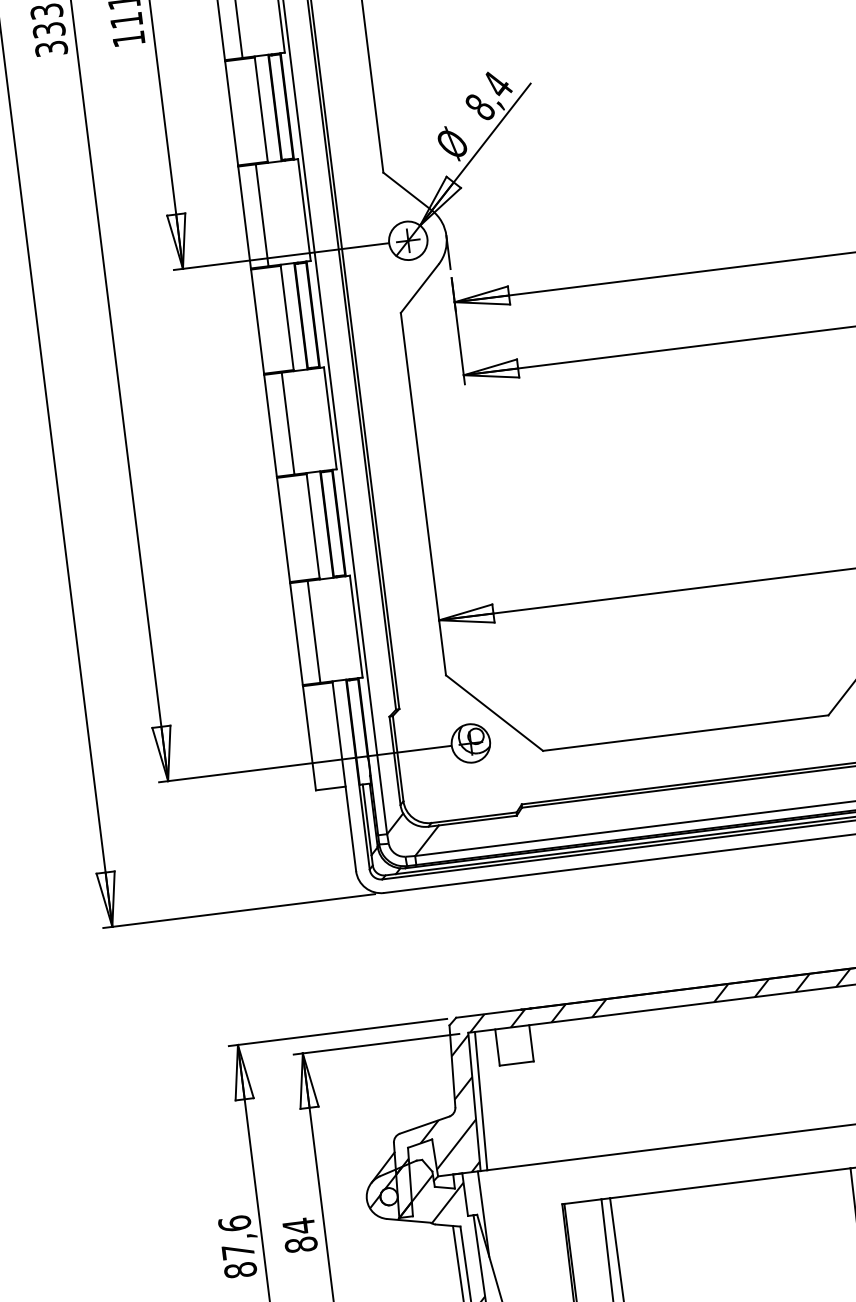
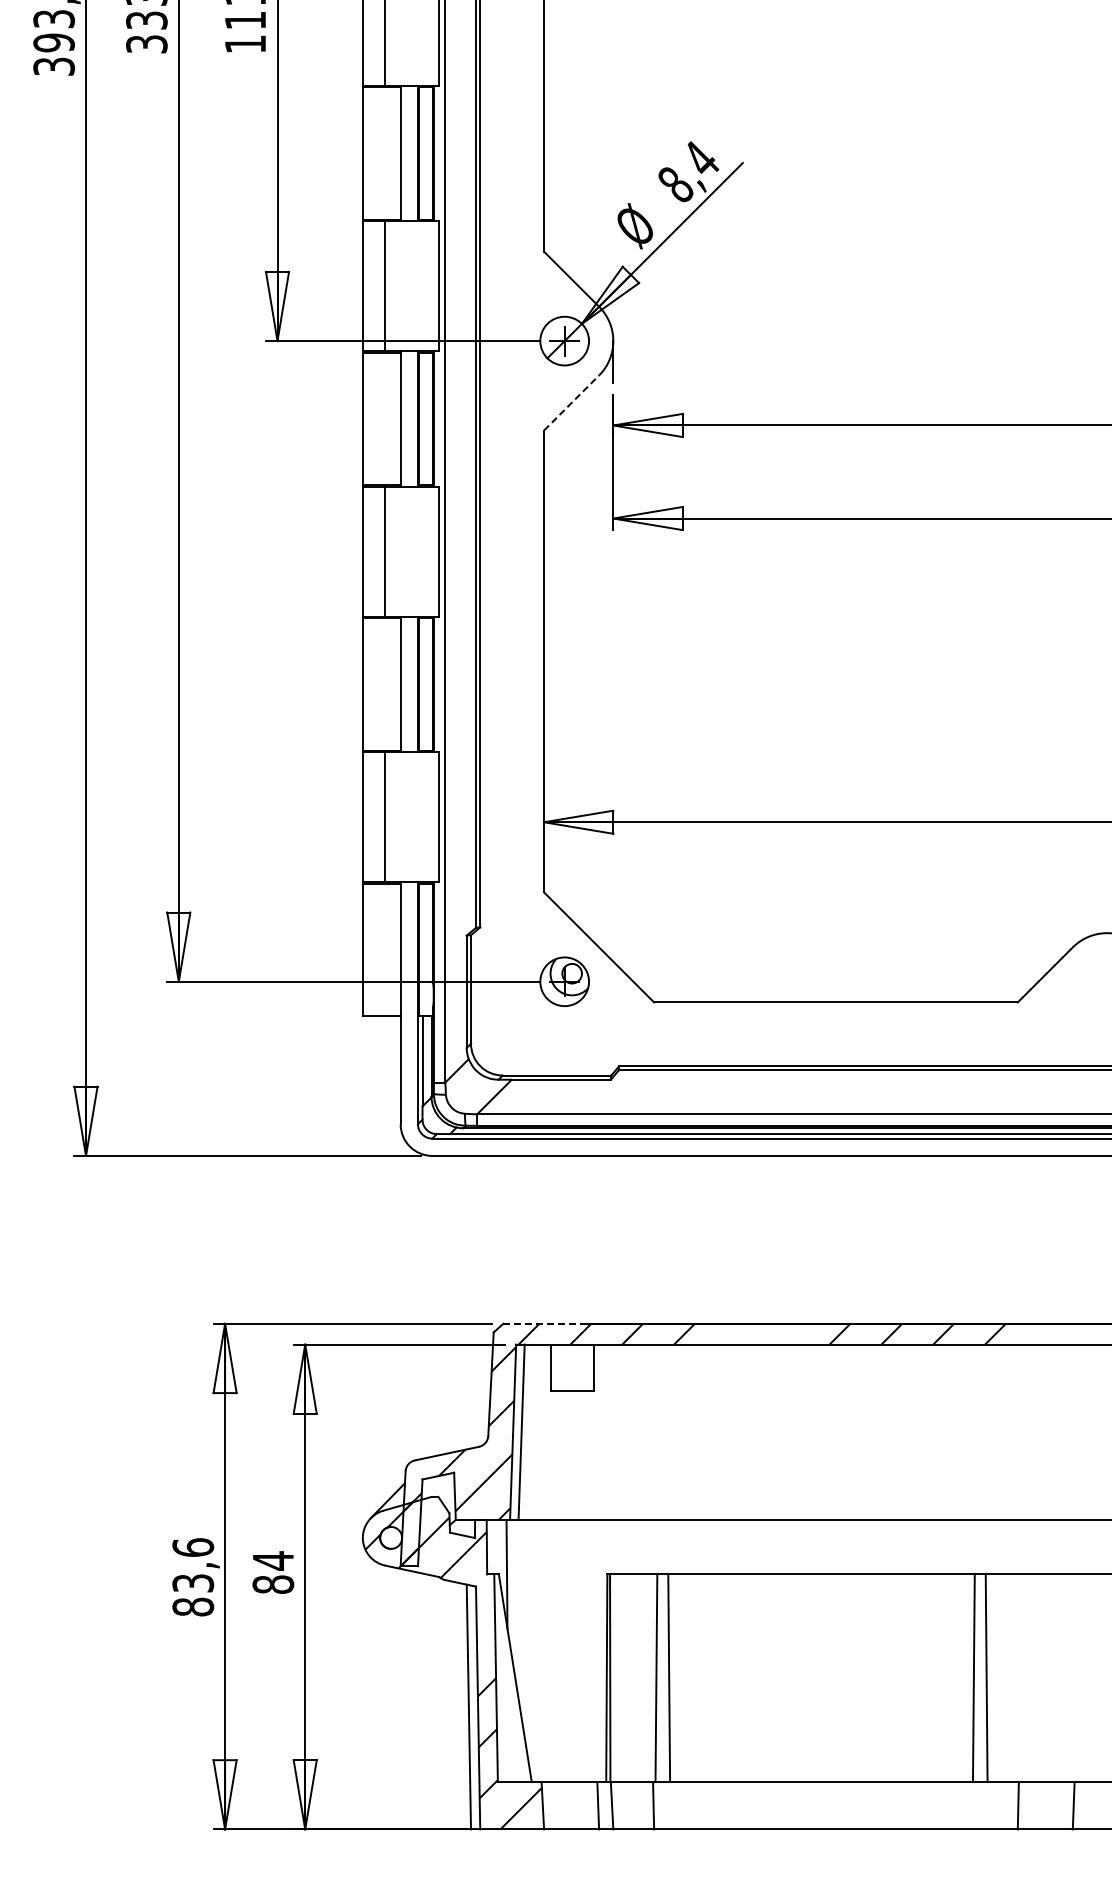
line: (419, 289) -> (571, 403), solid -> dashed
line: (488, 1013) -> (544, 1323), solid -> dashed
text: (238, 1251) -> (193, 1583), 87,6 -> 83,6

